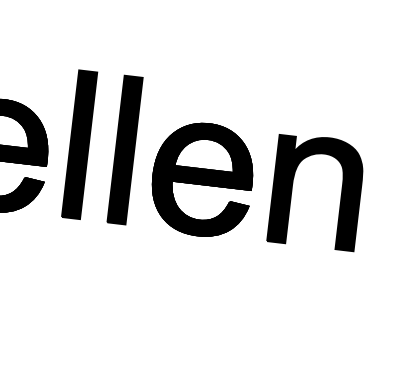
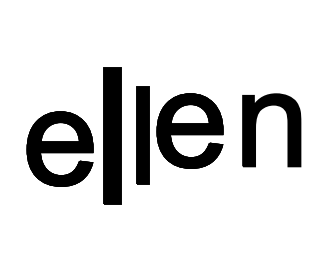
part: (79, 144) -> (112, 135), size x1.4
part: (201, 178) -> (189, 130), moved
part: (292, 189) -> (255, 130), moved

